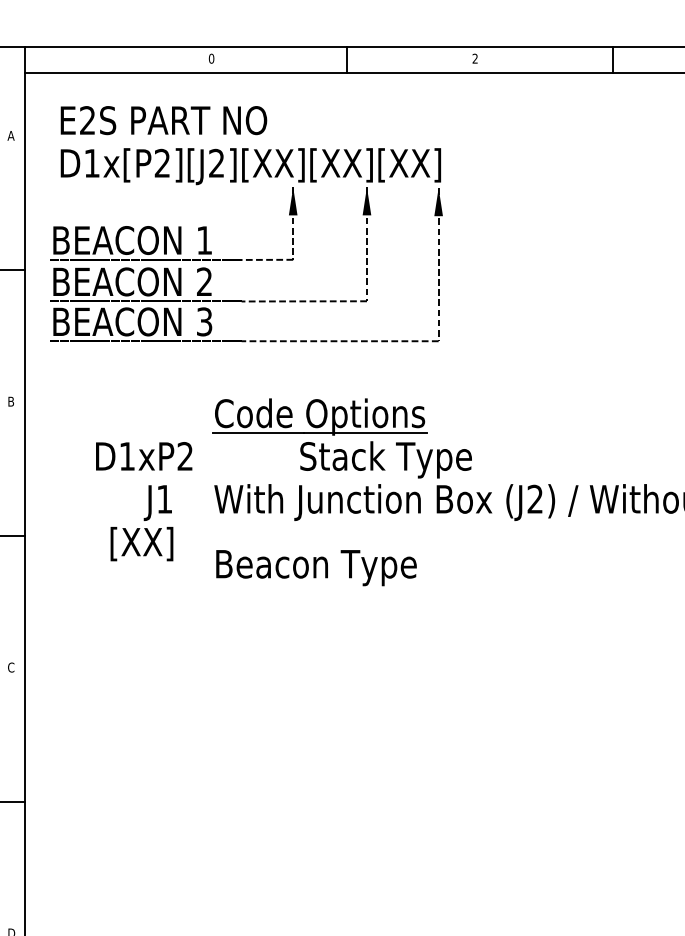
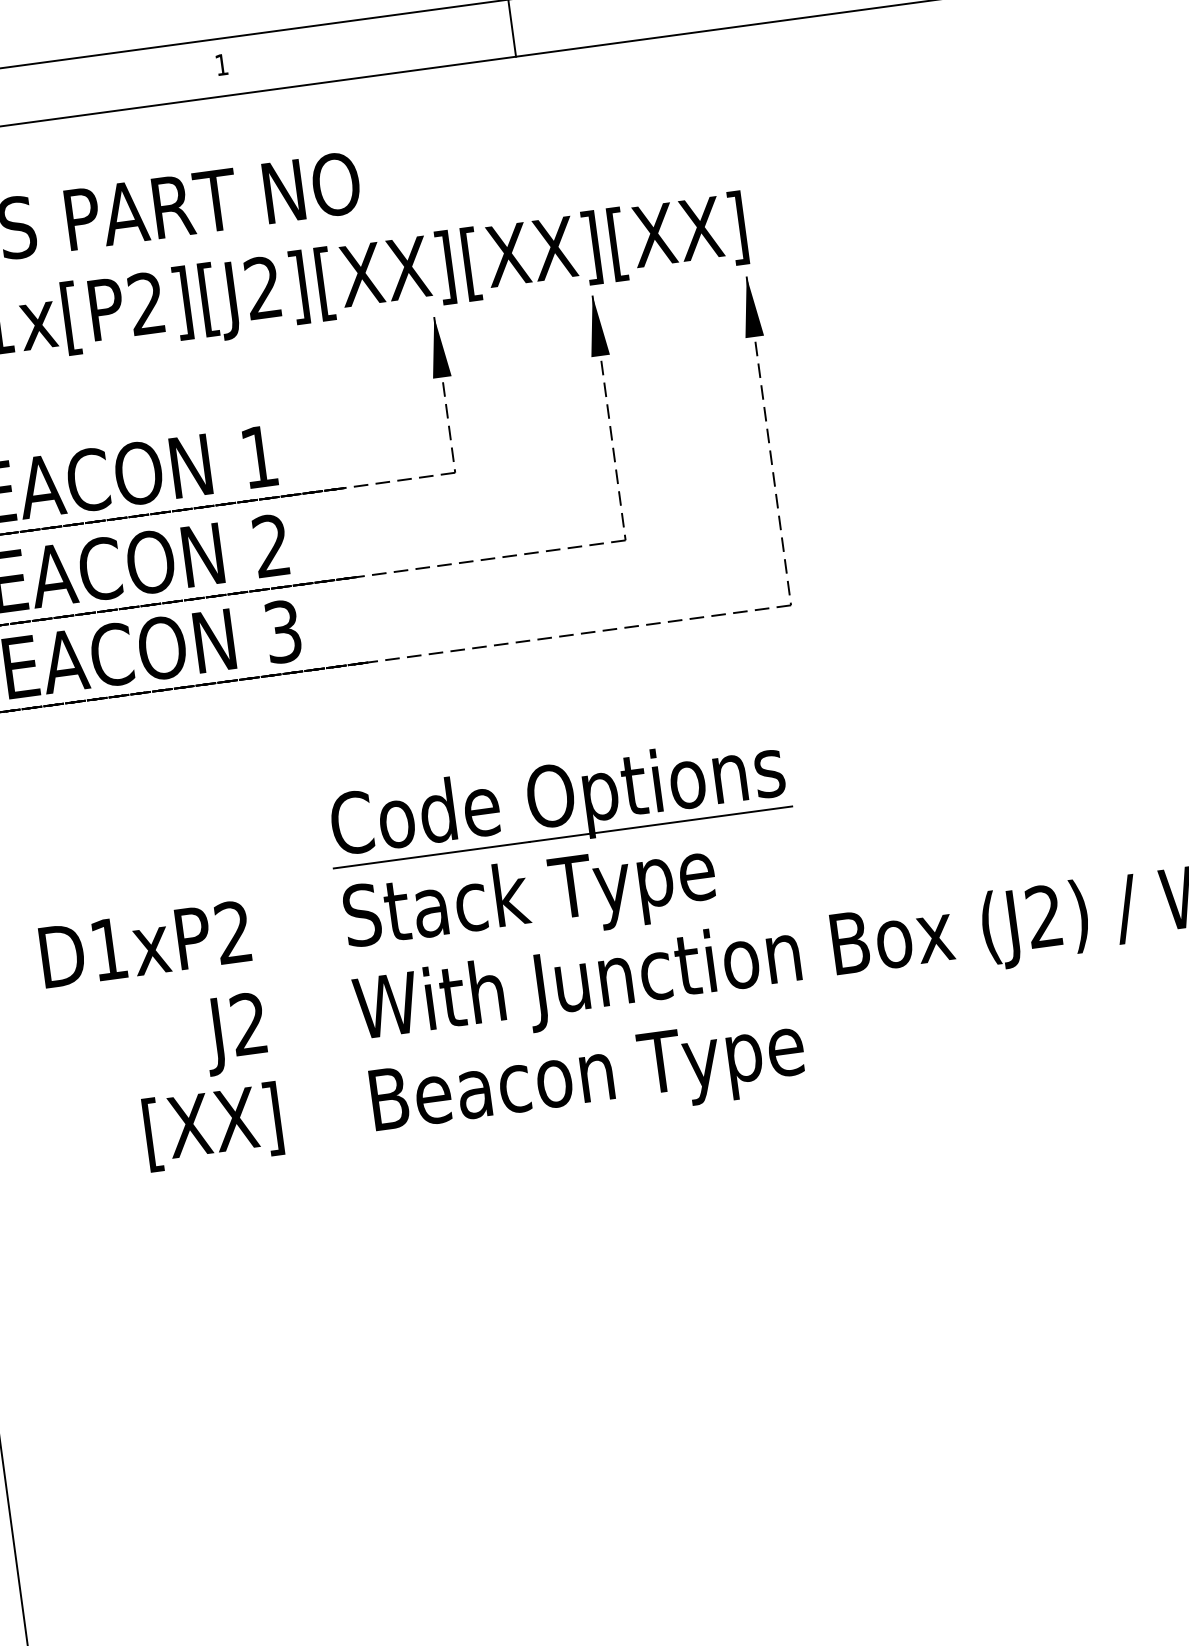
text: (211, 58) -> (221, 64), 0 -> 1
text: (144, 456) -> (145, 944), moved
text: (385, 459) -> (528, 899), moved
text: (164, 498) -> (248, 1022), J1 -> J2
text: (316, 568) -> (588, 1081), moved

